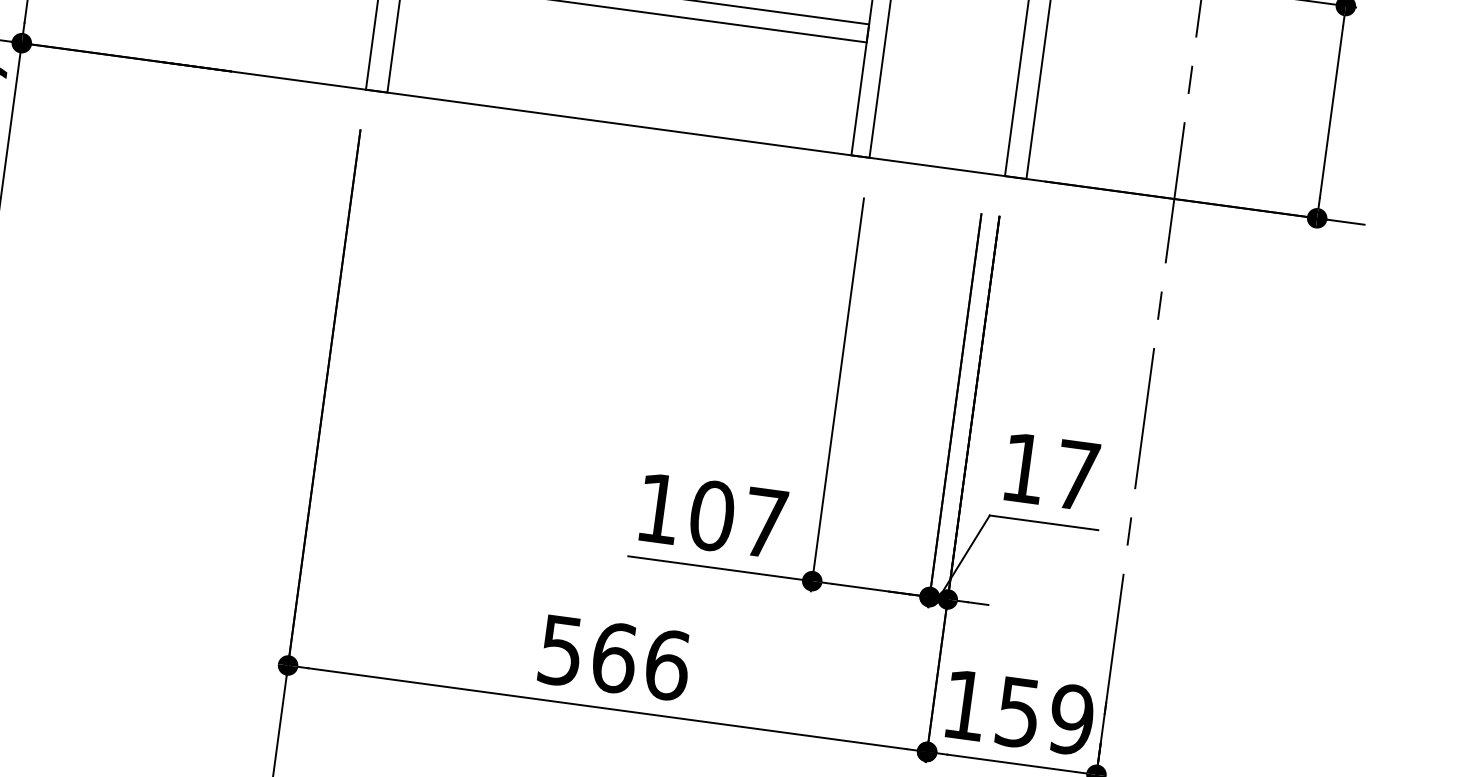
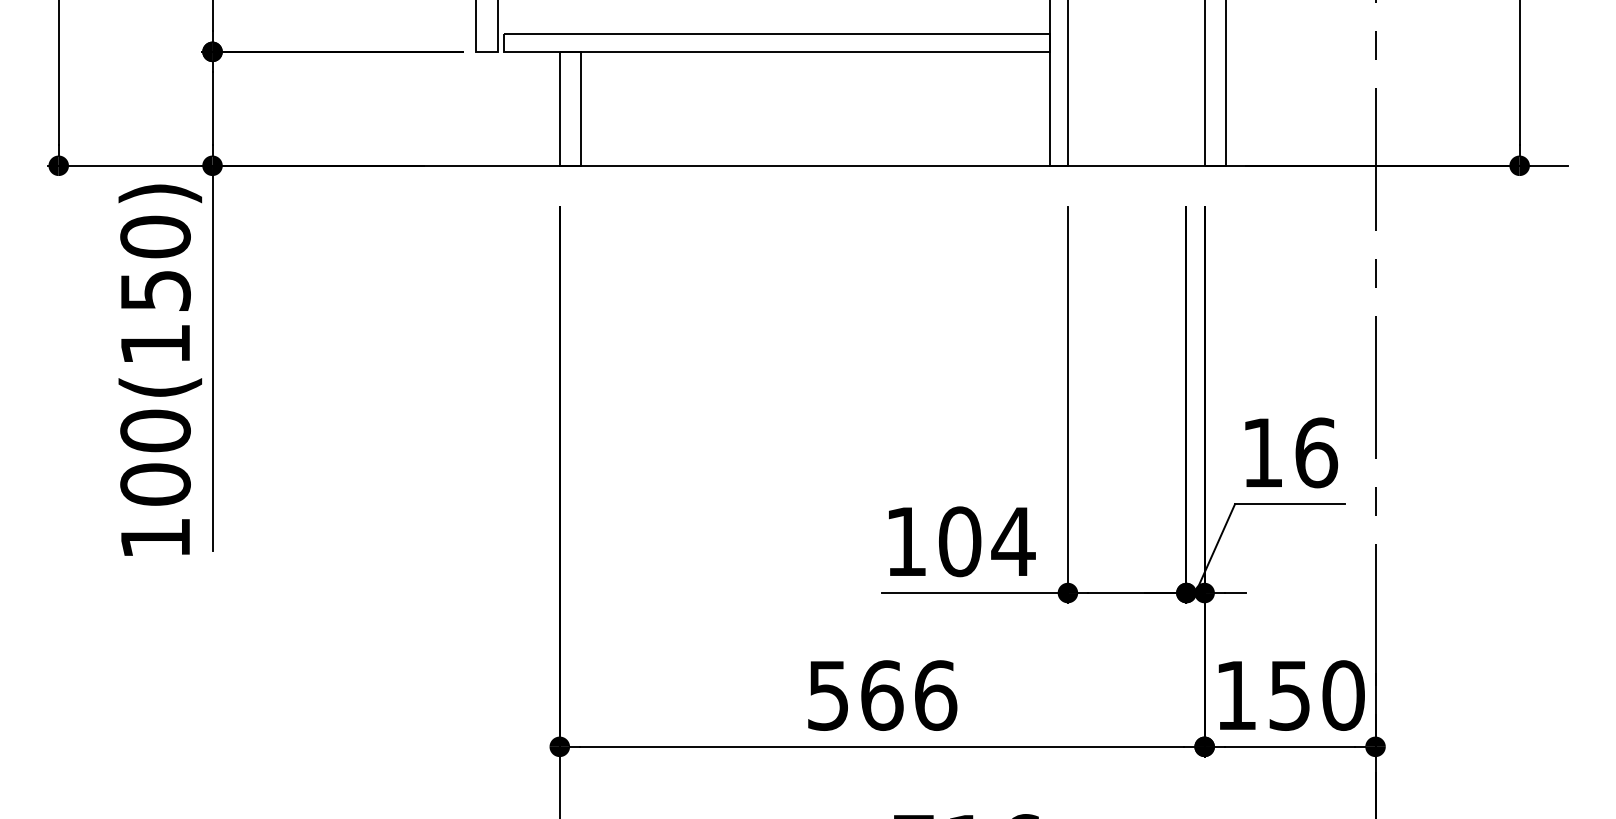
text: (1077, 475) -> (1316, 452), 17 -> 16
text: (765, 522) -> (1013, 541), 107 -> 104
text: (1071, 719) -> (1343, 695), 159 -> 150

